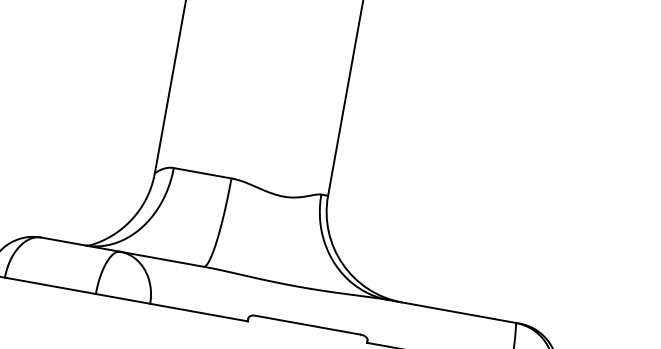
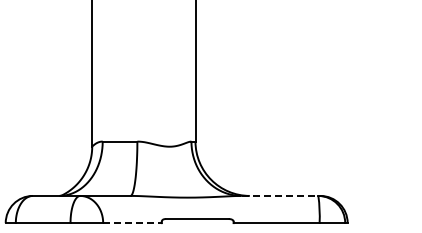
line: (453, 310) -> (280, 195), solid -> dashed
line: (200, 313) -> (133, 223), solid -> dashed

